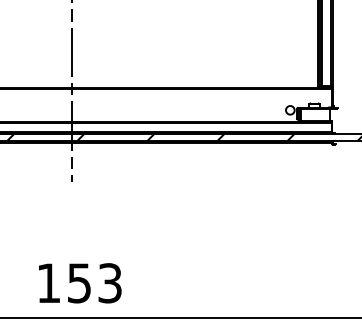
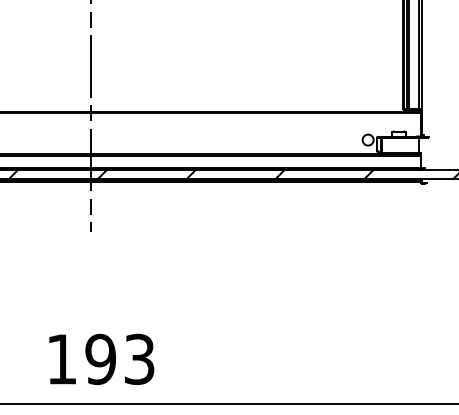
text: (79, 283) -> (100, 359), 153 -> 193

